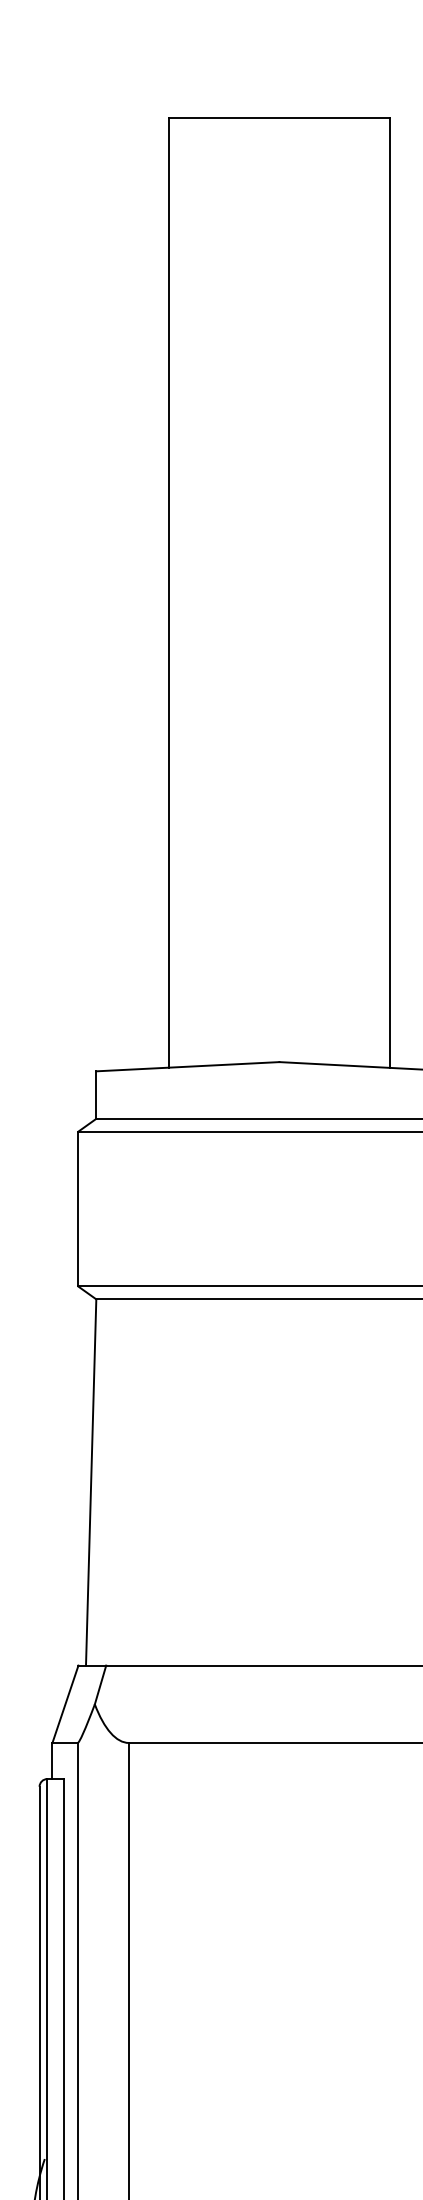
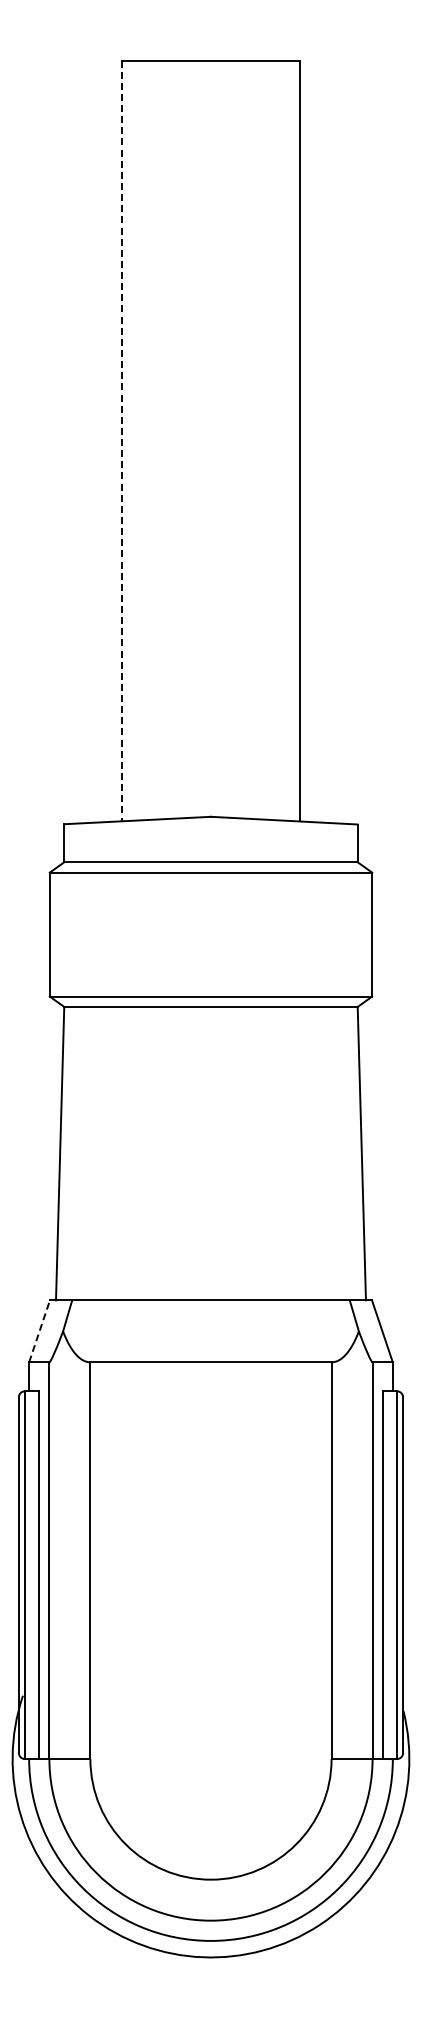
line: (168, 593) -> (122, 441), solid -> dashed
line: (65, 1704) -> (39, 1331), solid -> dashed

